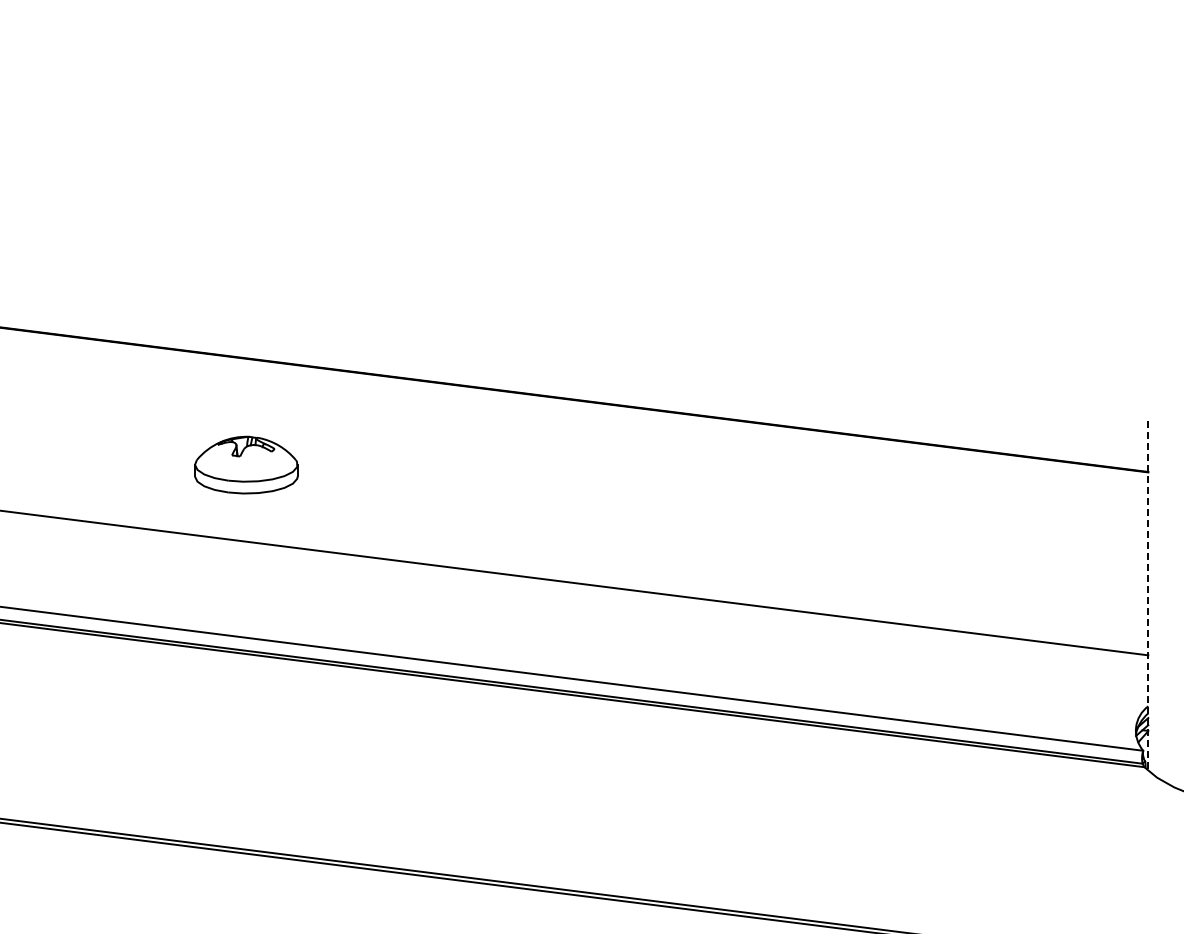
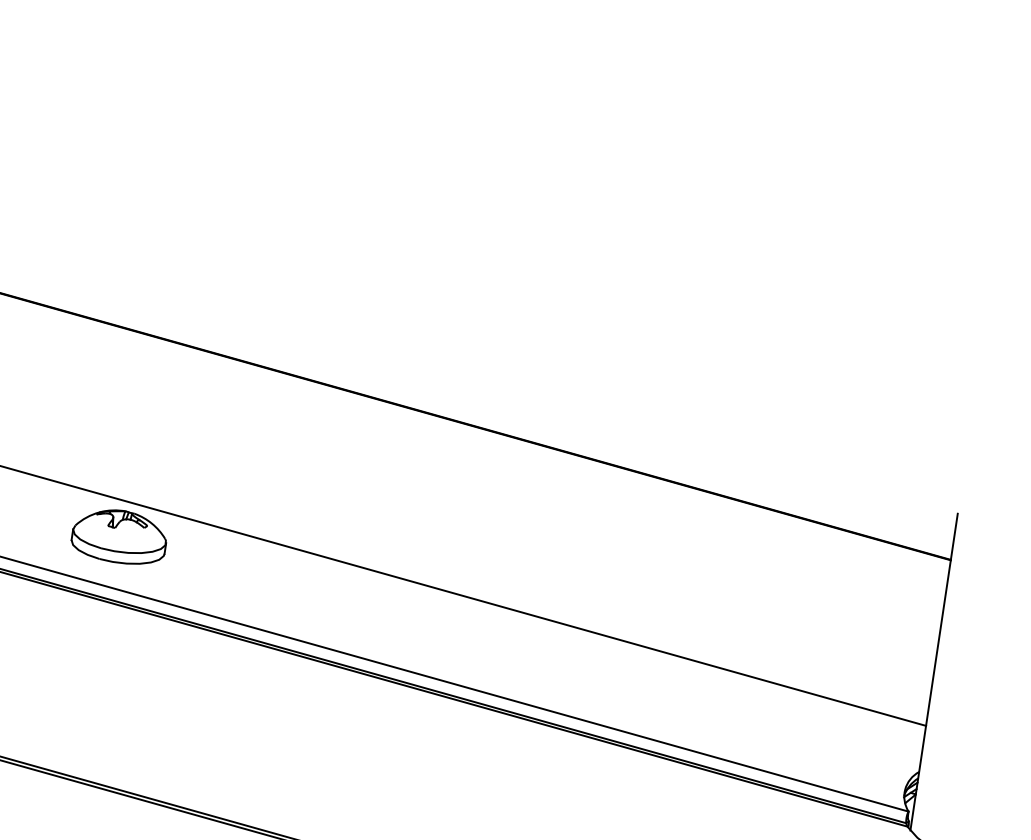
part: (246, 464) -> (119, 536), moved
line: (1148, 595) -> (934, 671), dashed -> solid

